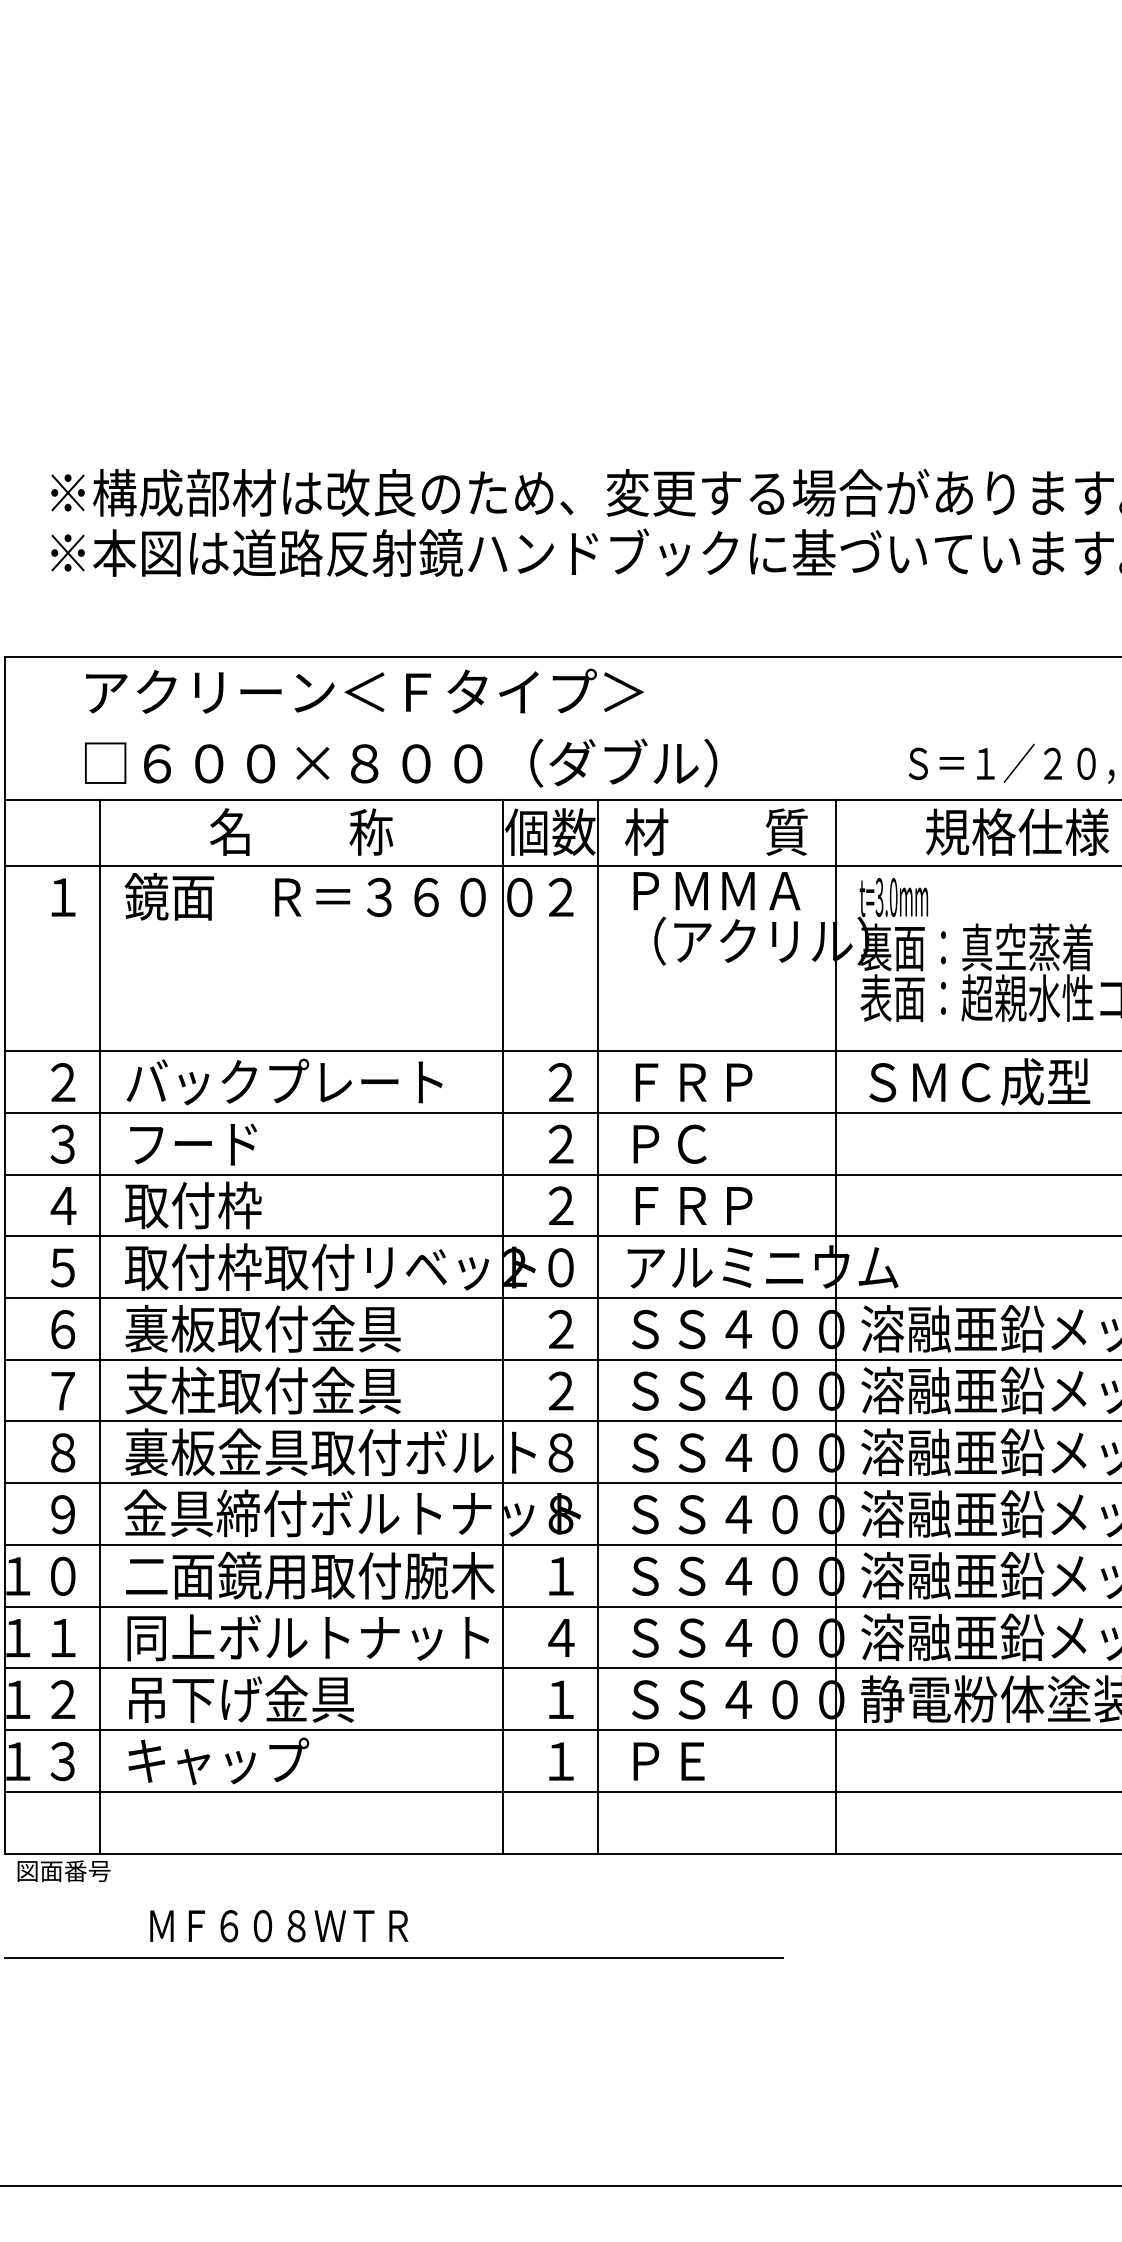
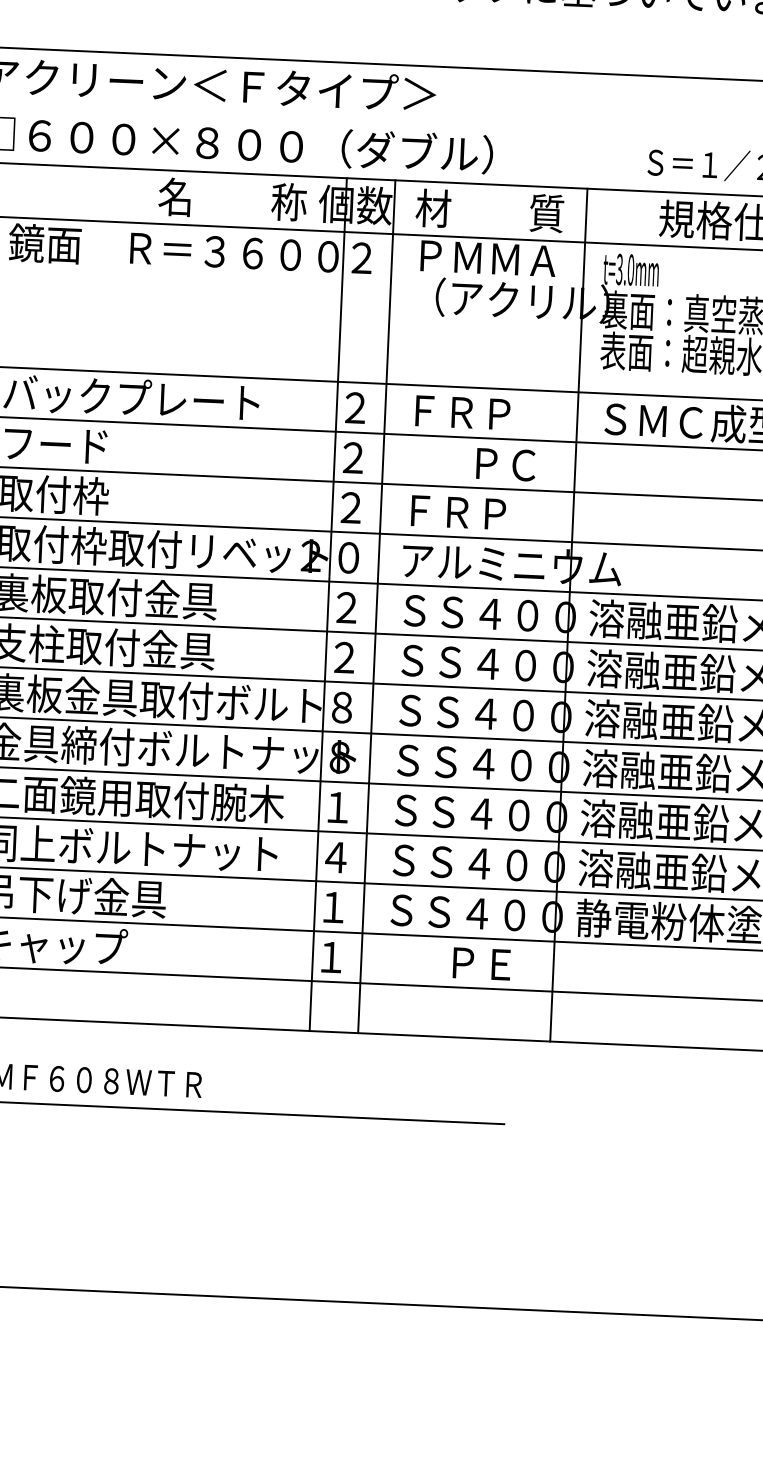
text: (301, 831) -> (232, 199), moved
text: (669, 1143) -> (505, 464), moved
line: (503, 1326) -> (328, 604), moved
text: (668, 1761) -> (481, 963), moved

